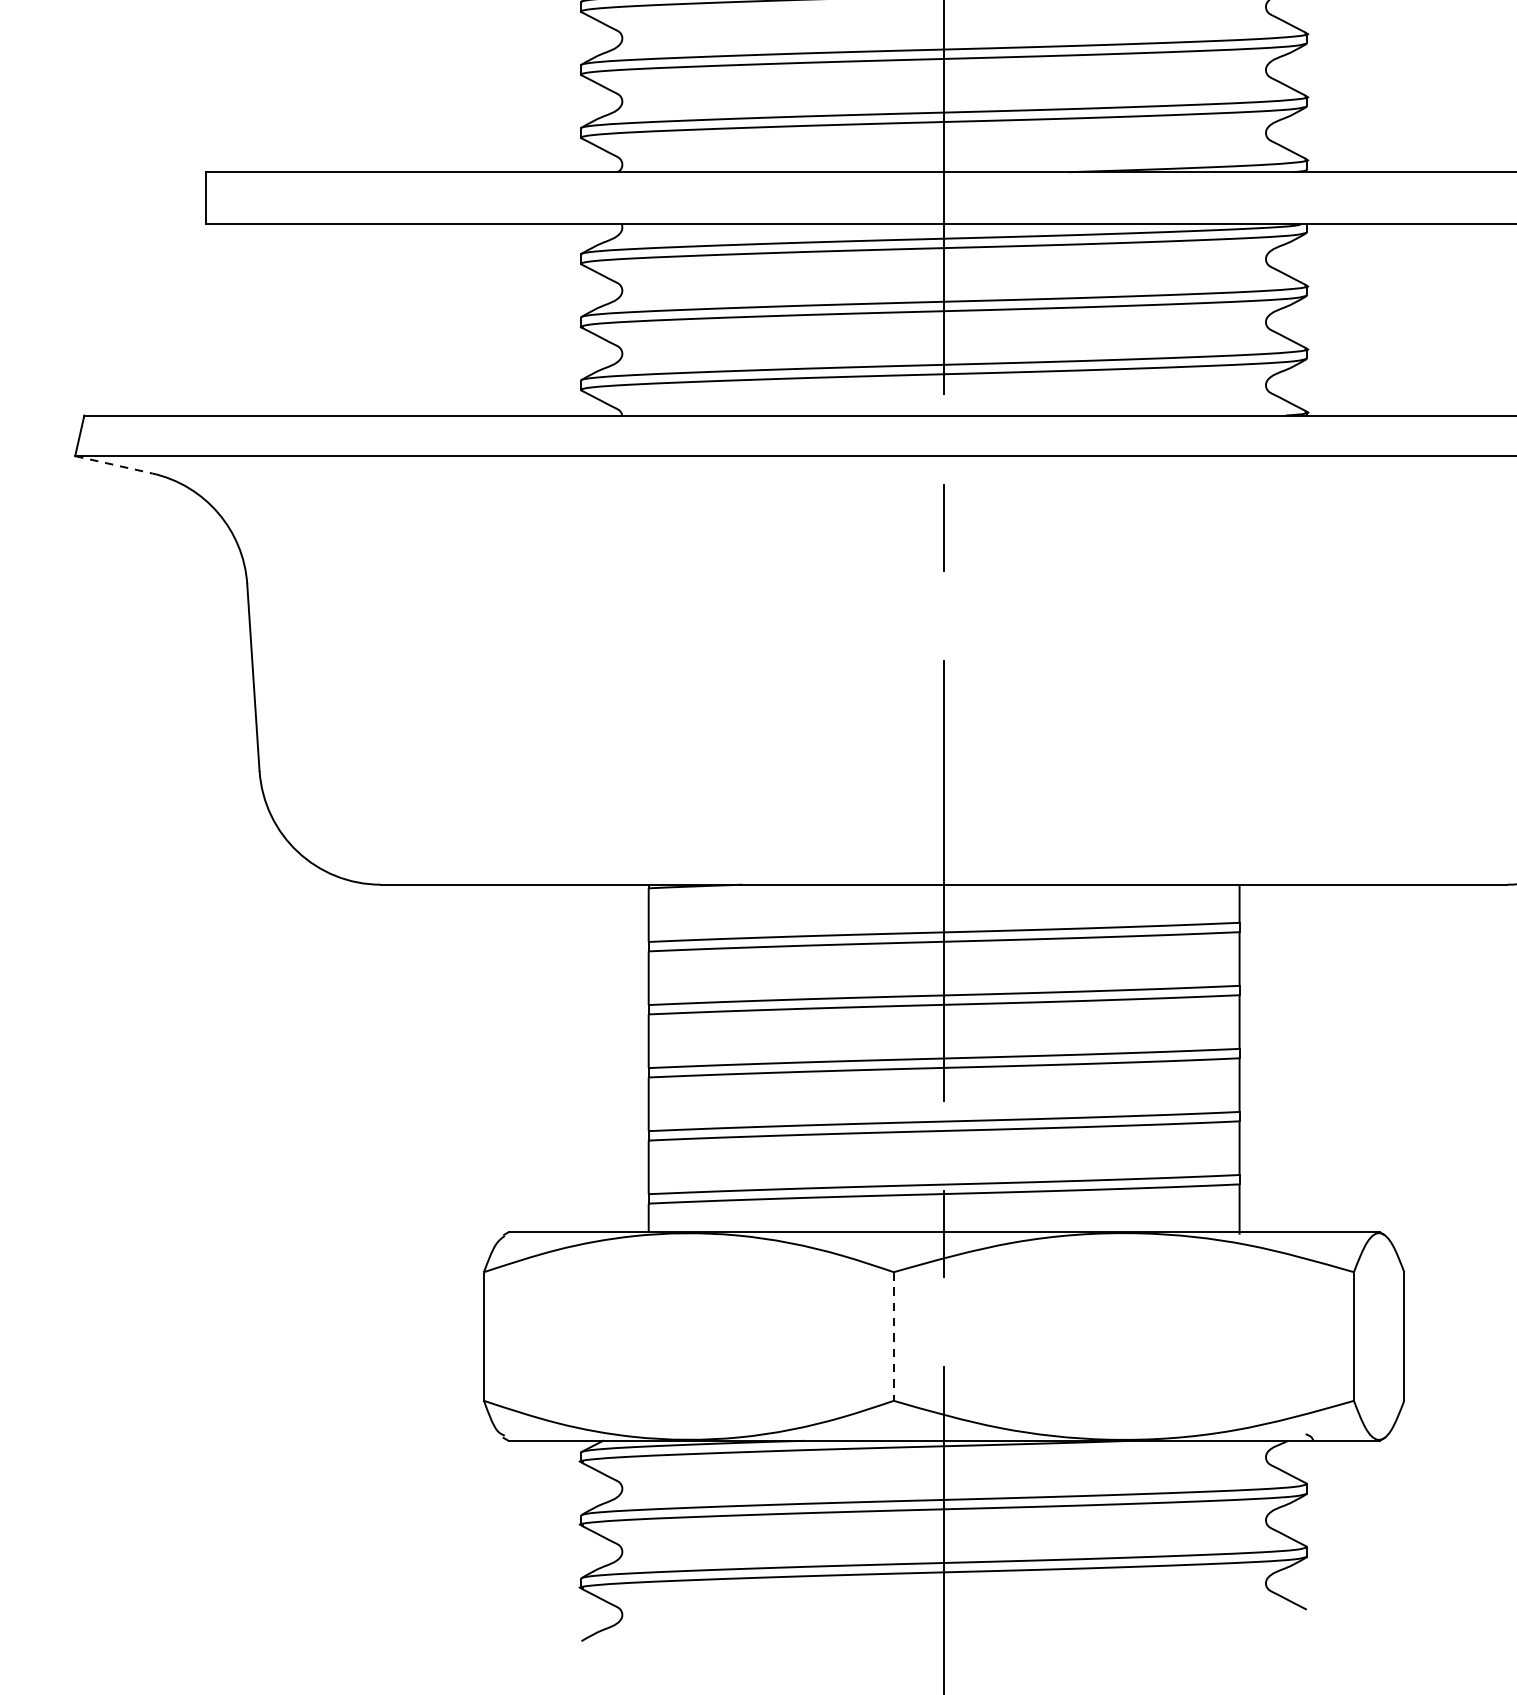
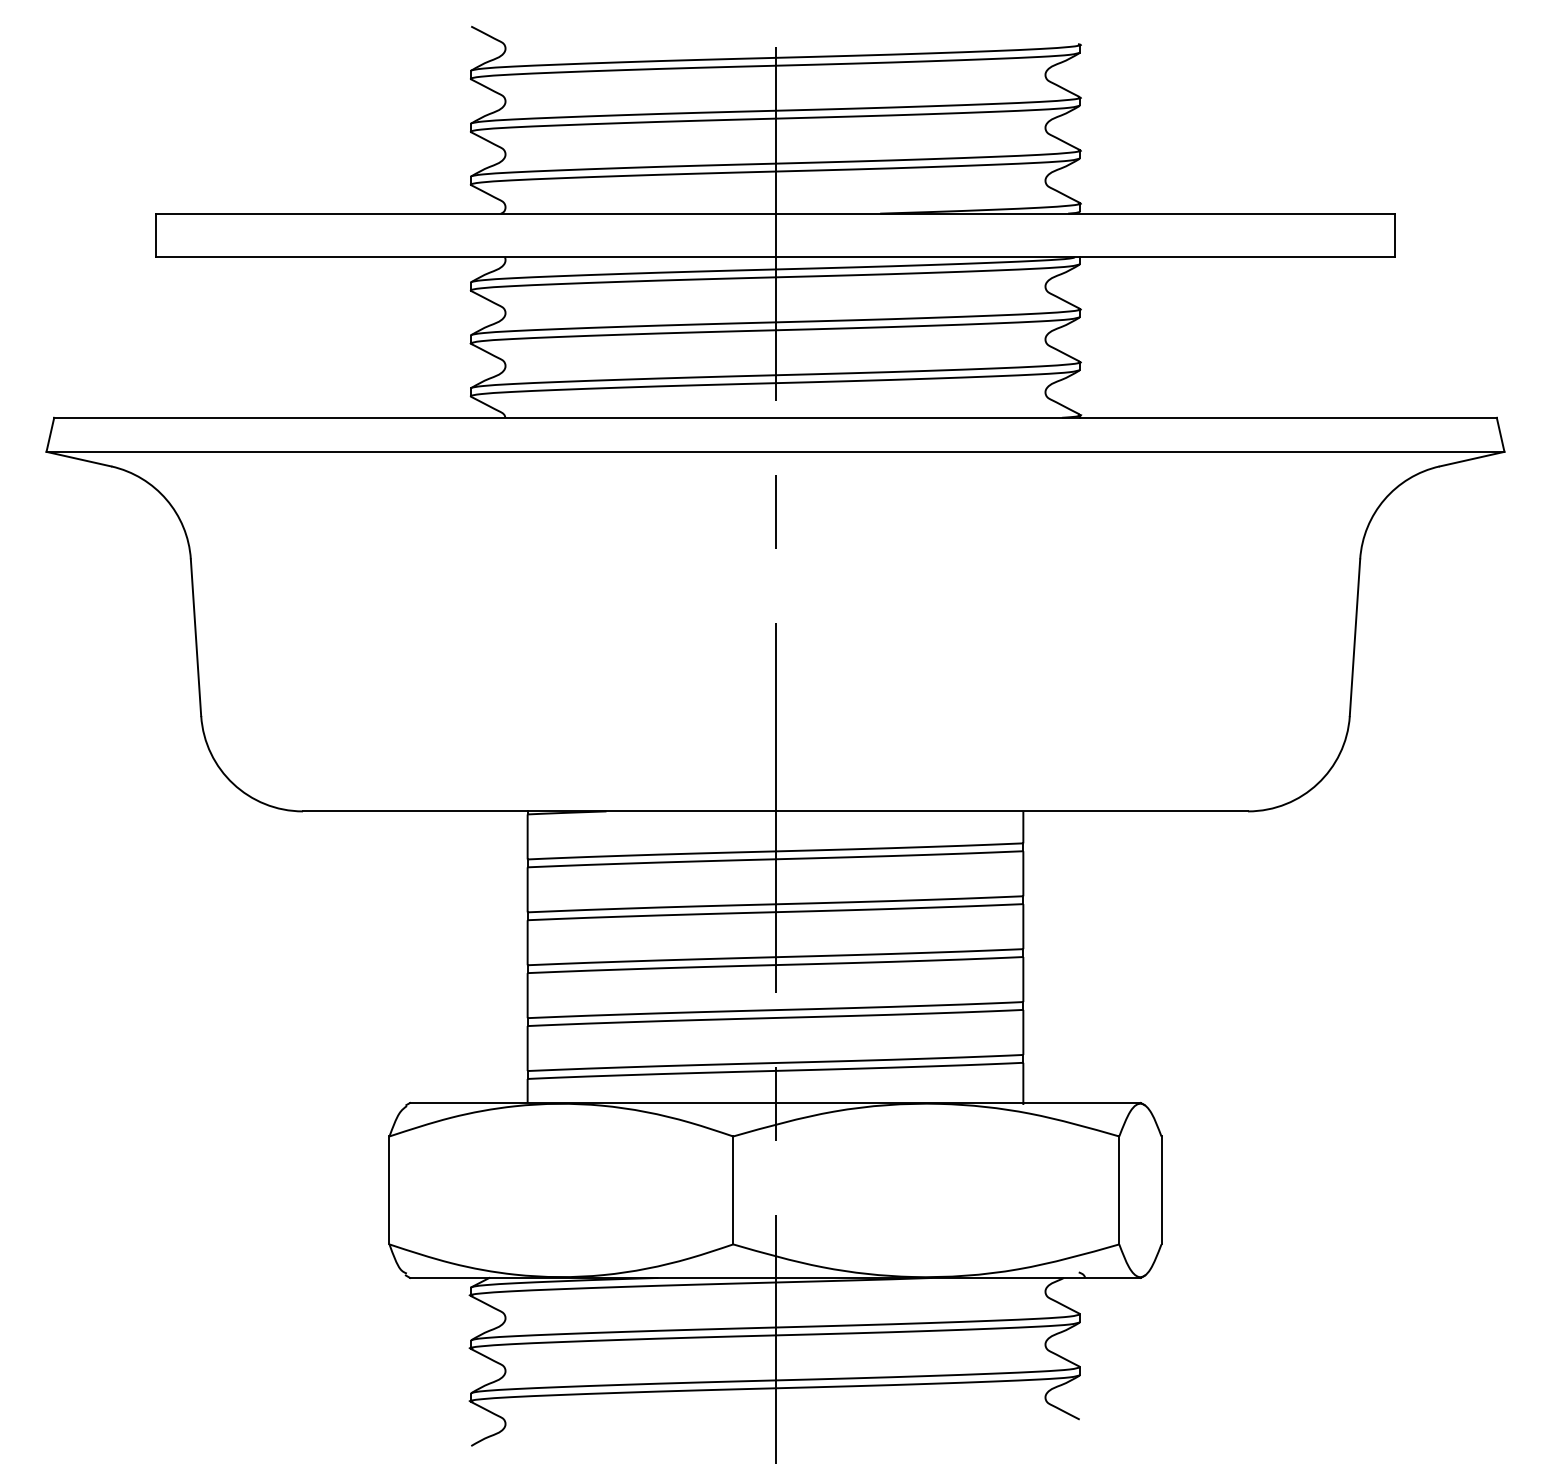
line: (114, 465) -> (79, 459), dashed -> solid
line: (894, 1336) -> (733, 1190), dashed -> solid

